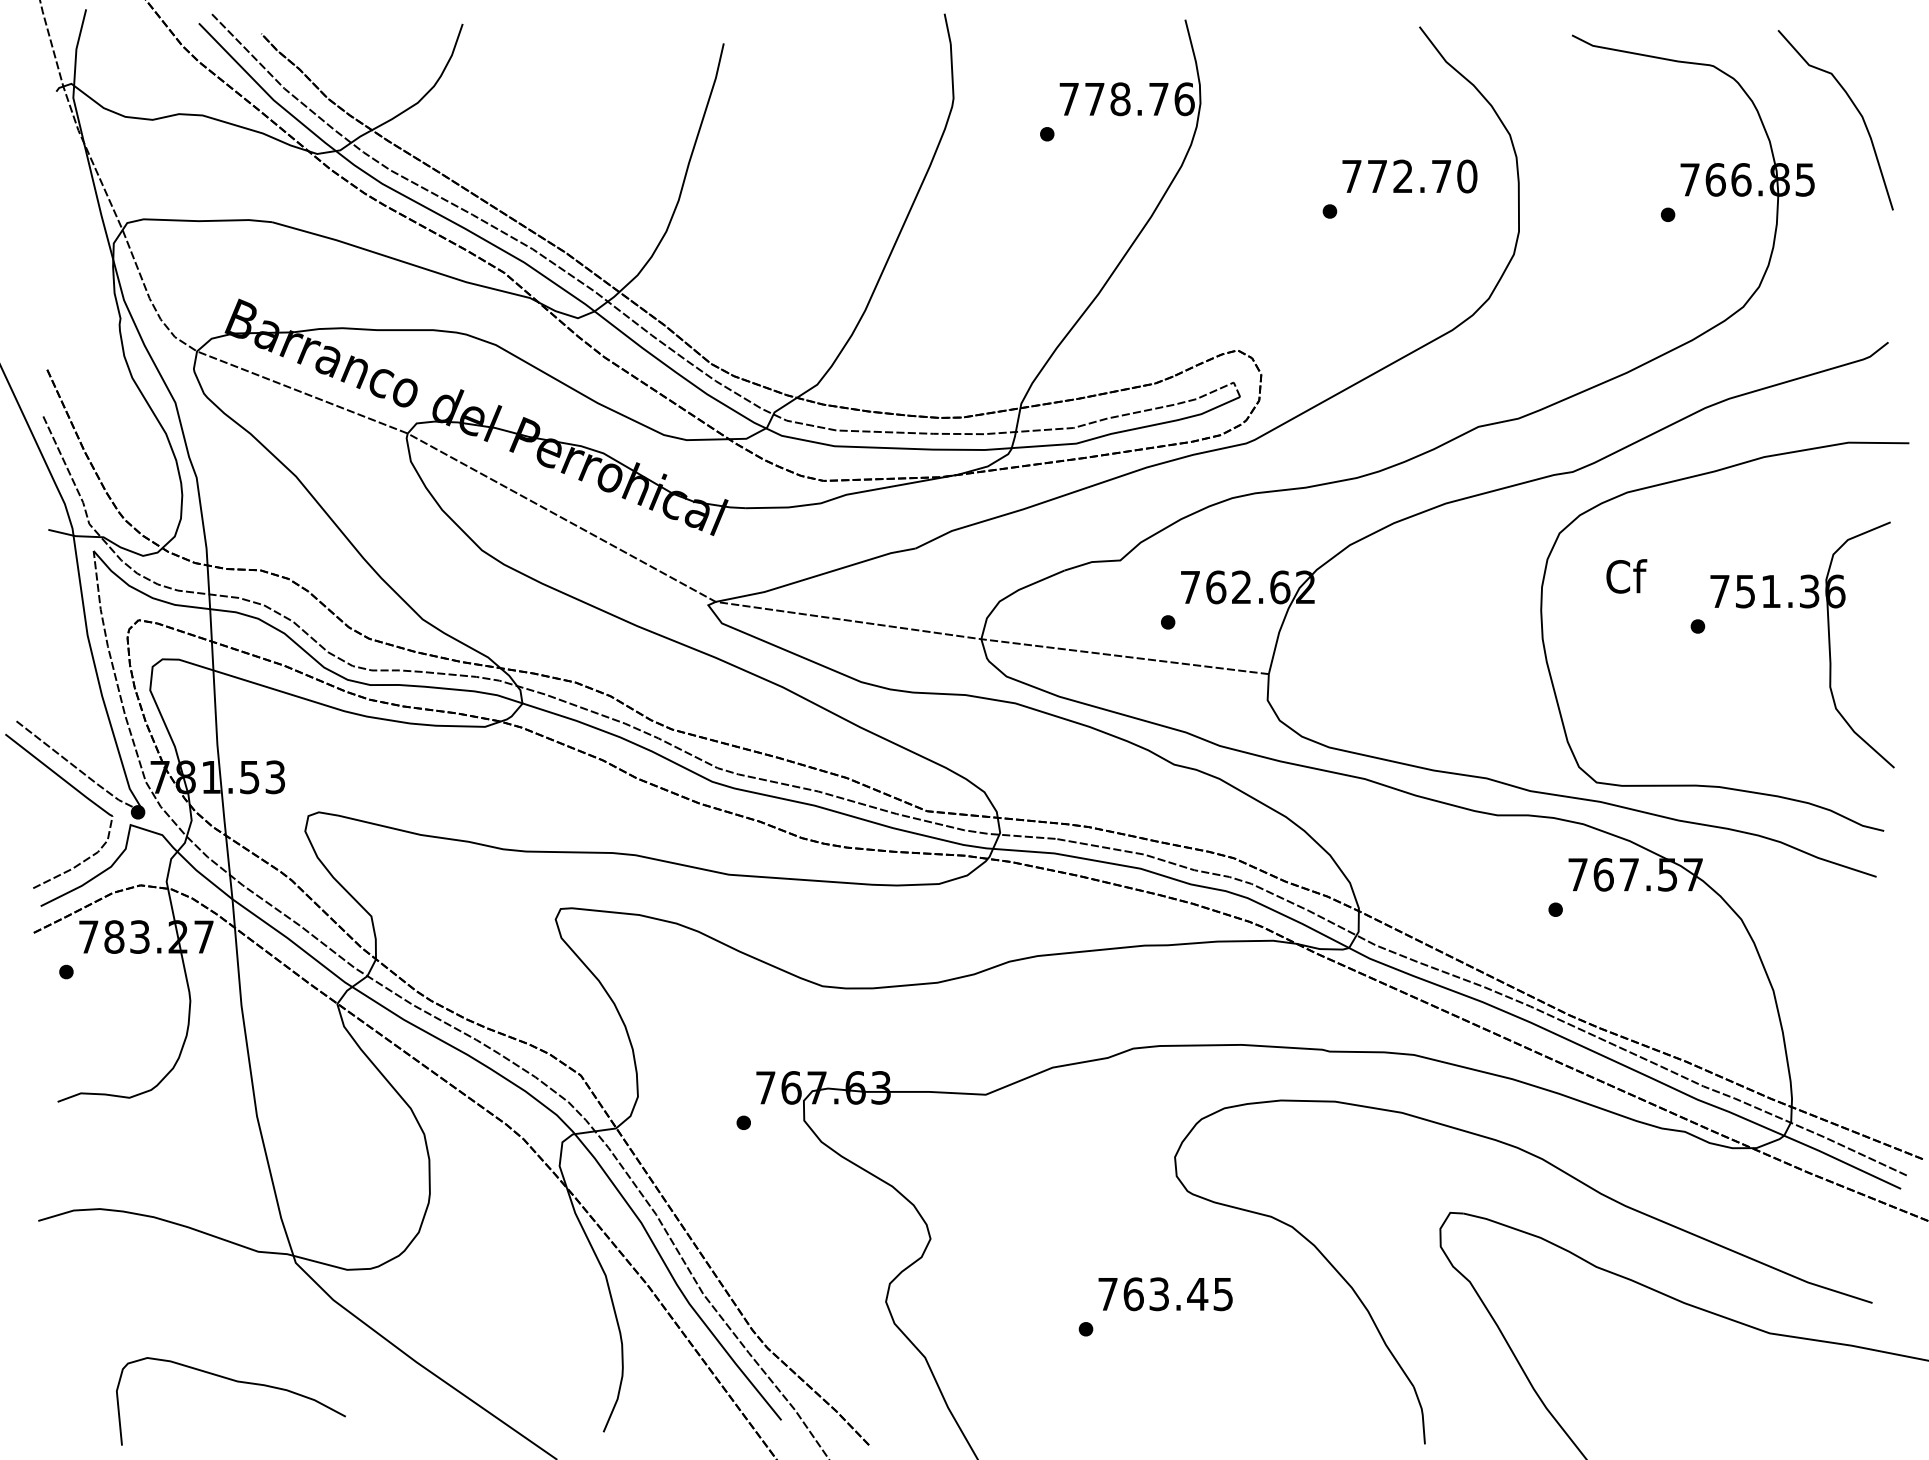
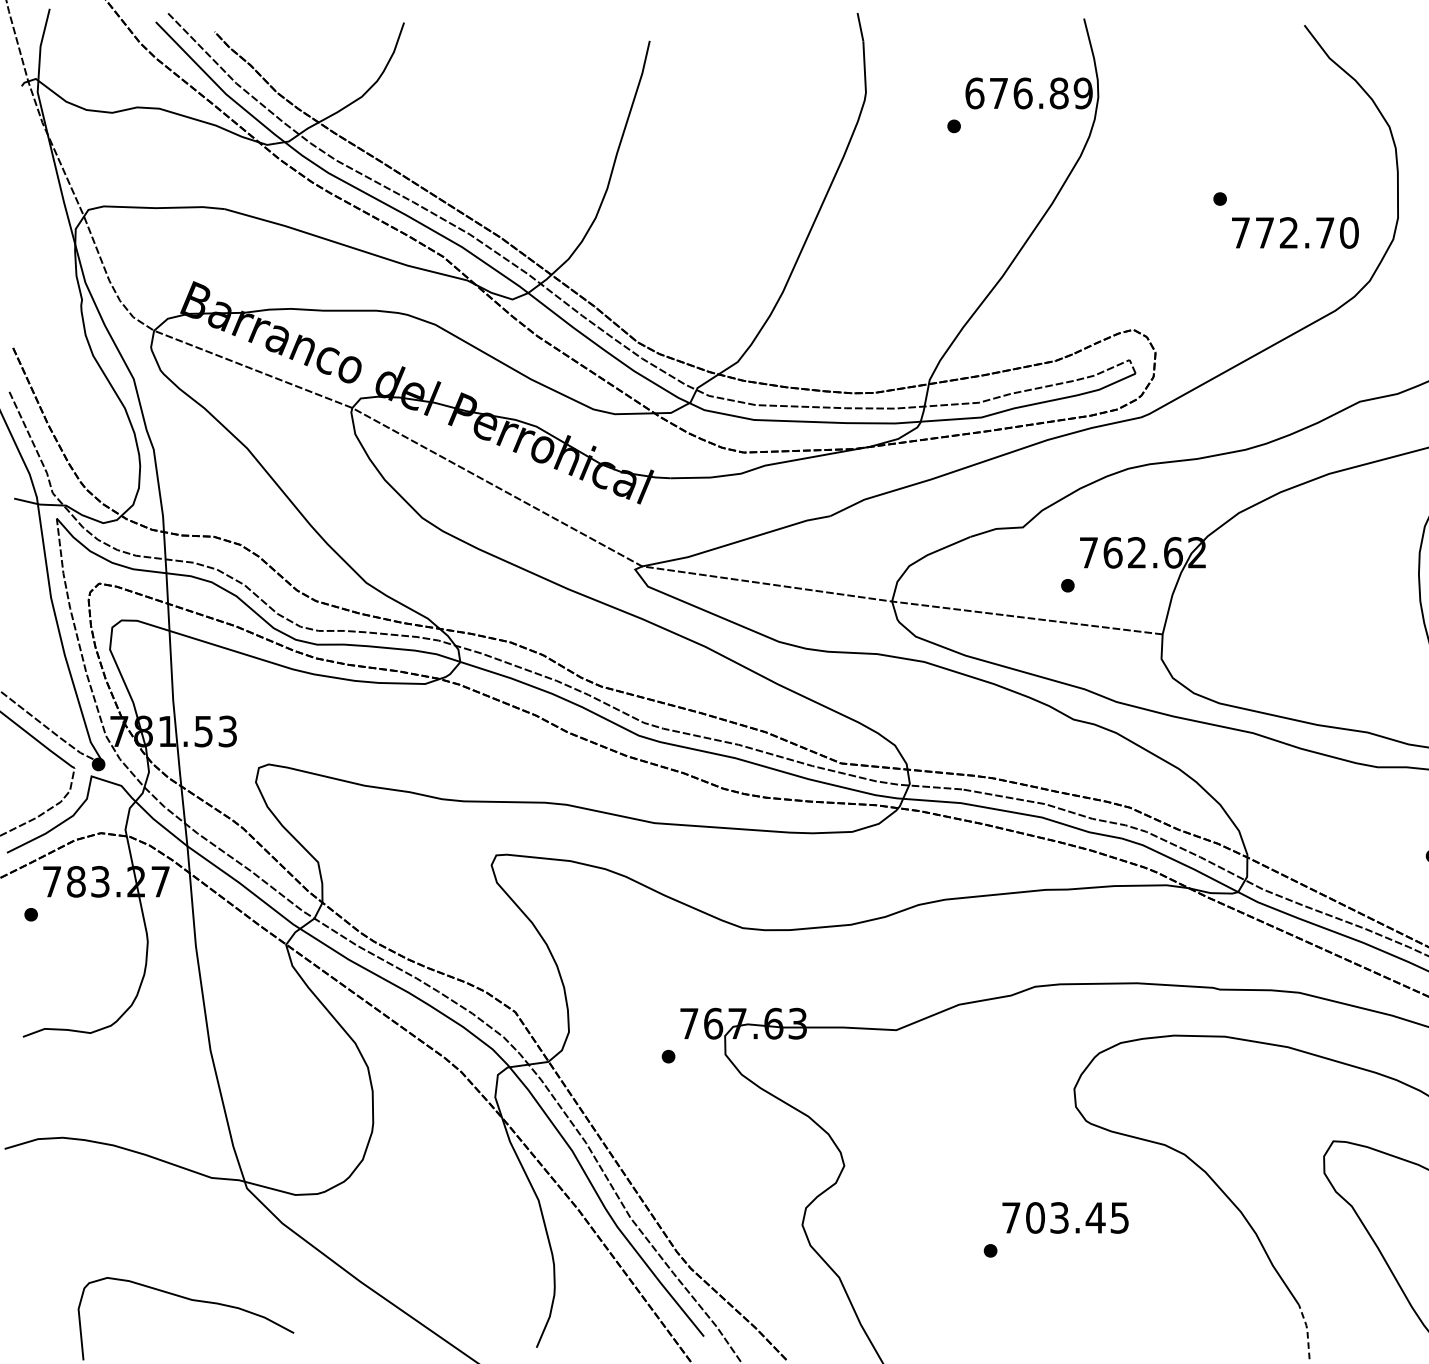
text: (1126, 99) -> (1028, 93), 778.76 -> 676.89
text: (1409, 176) -> (1295, 232), moved
text: (1133, 1293) -> (1035, 1217), 763.45 -> 703.45
line: (1422, 1414) -> (1307, 1331), solid -> dashed

